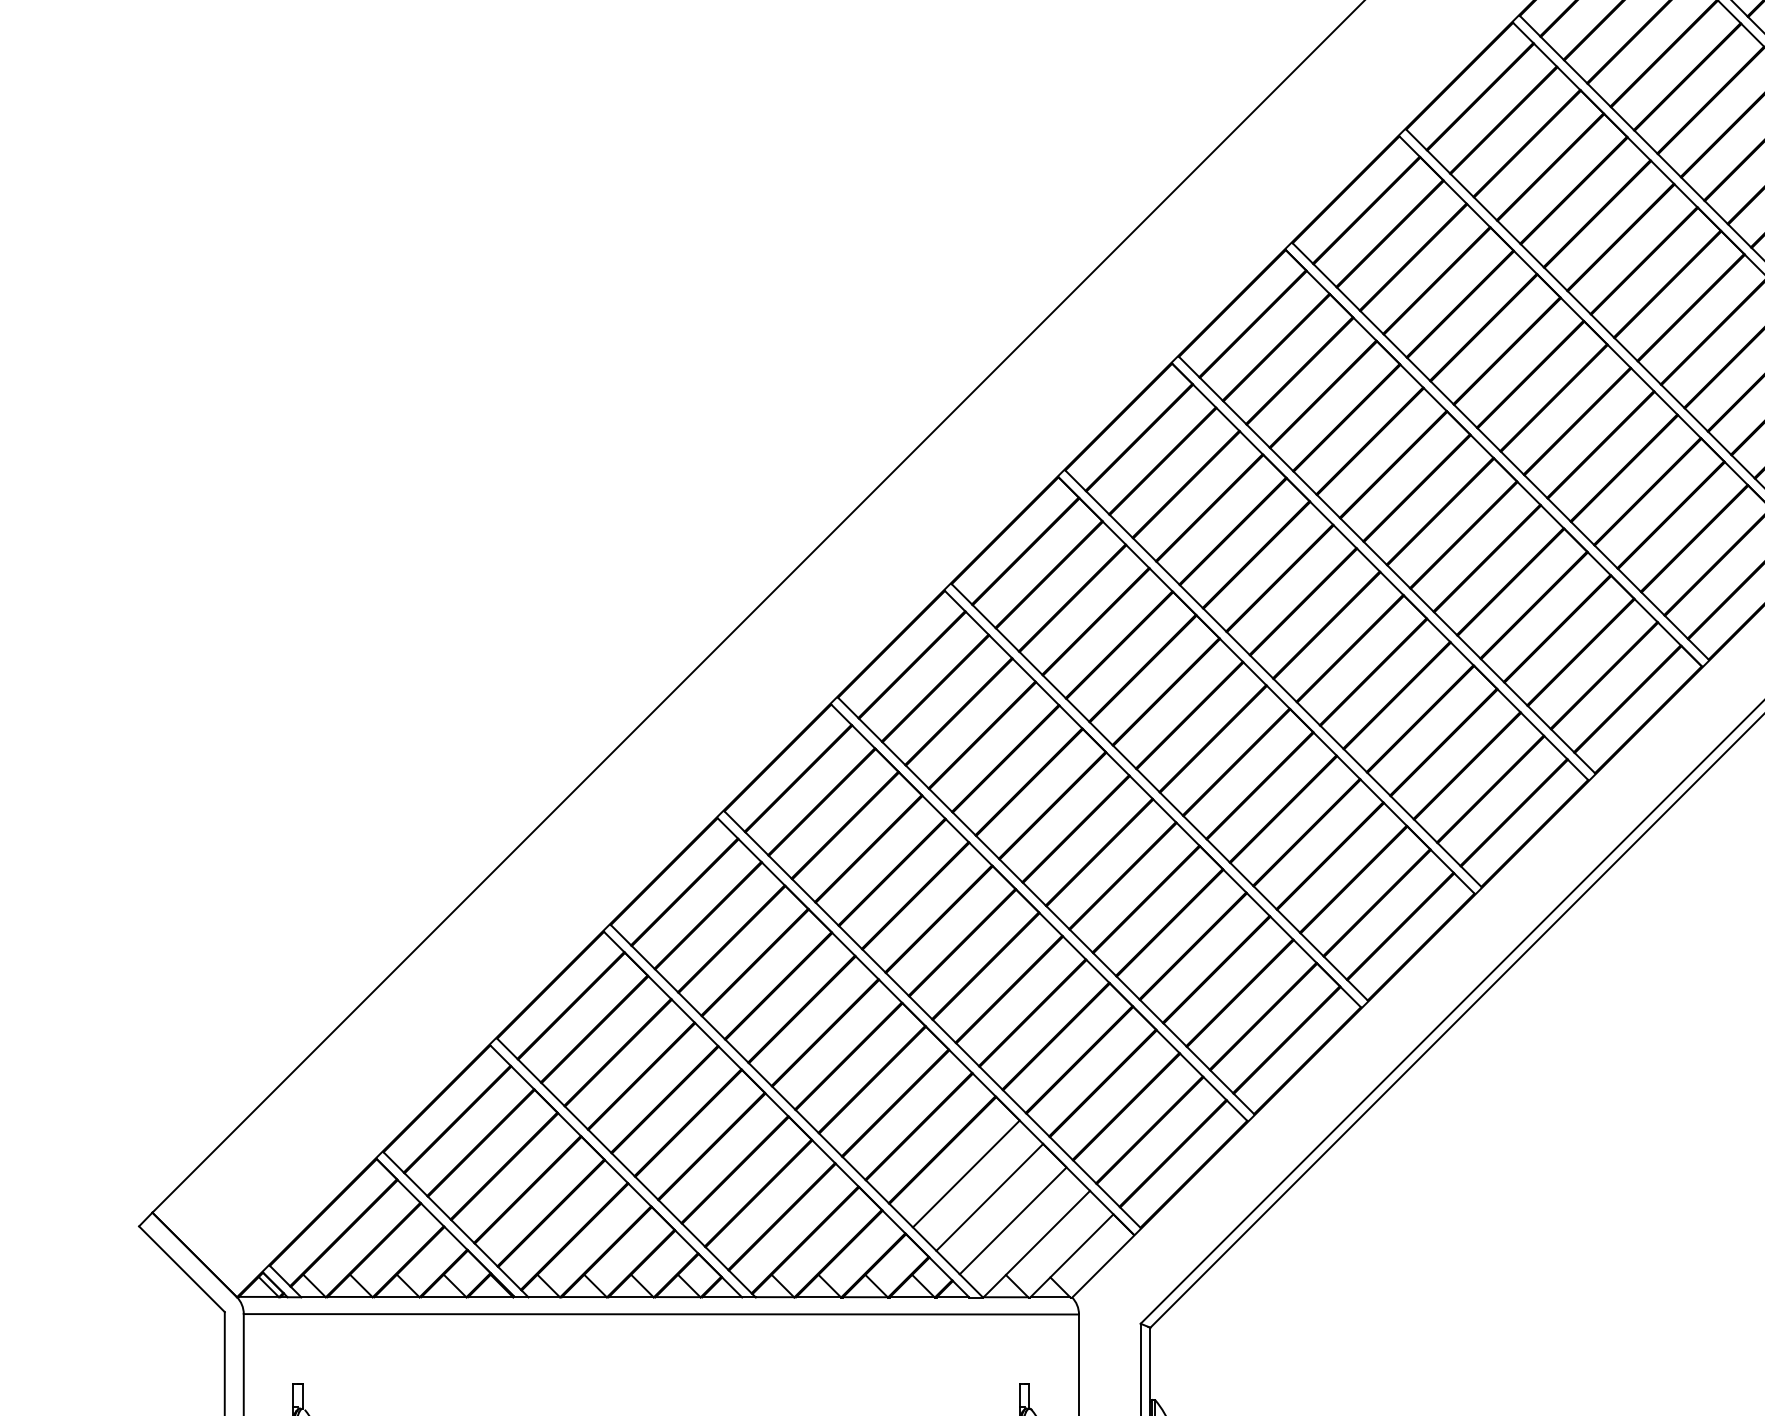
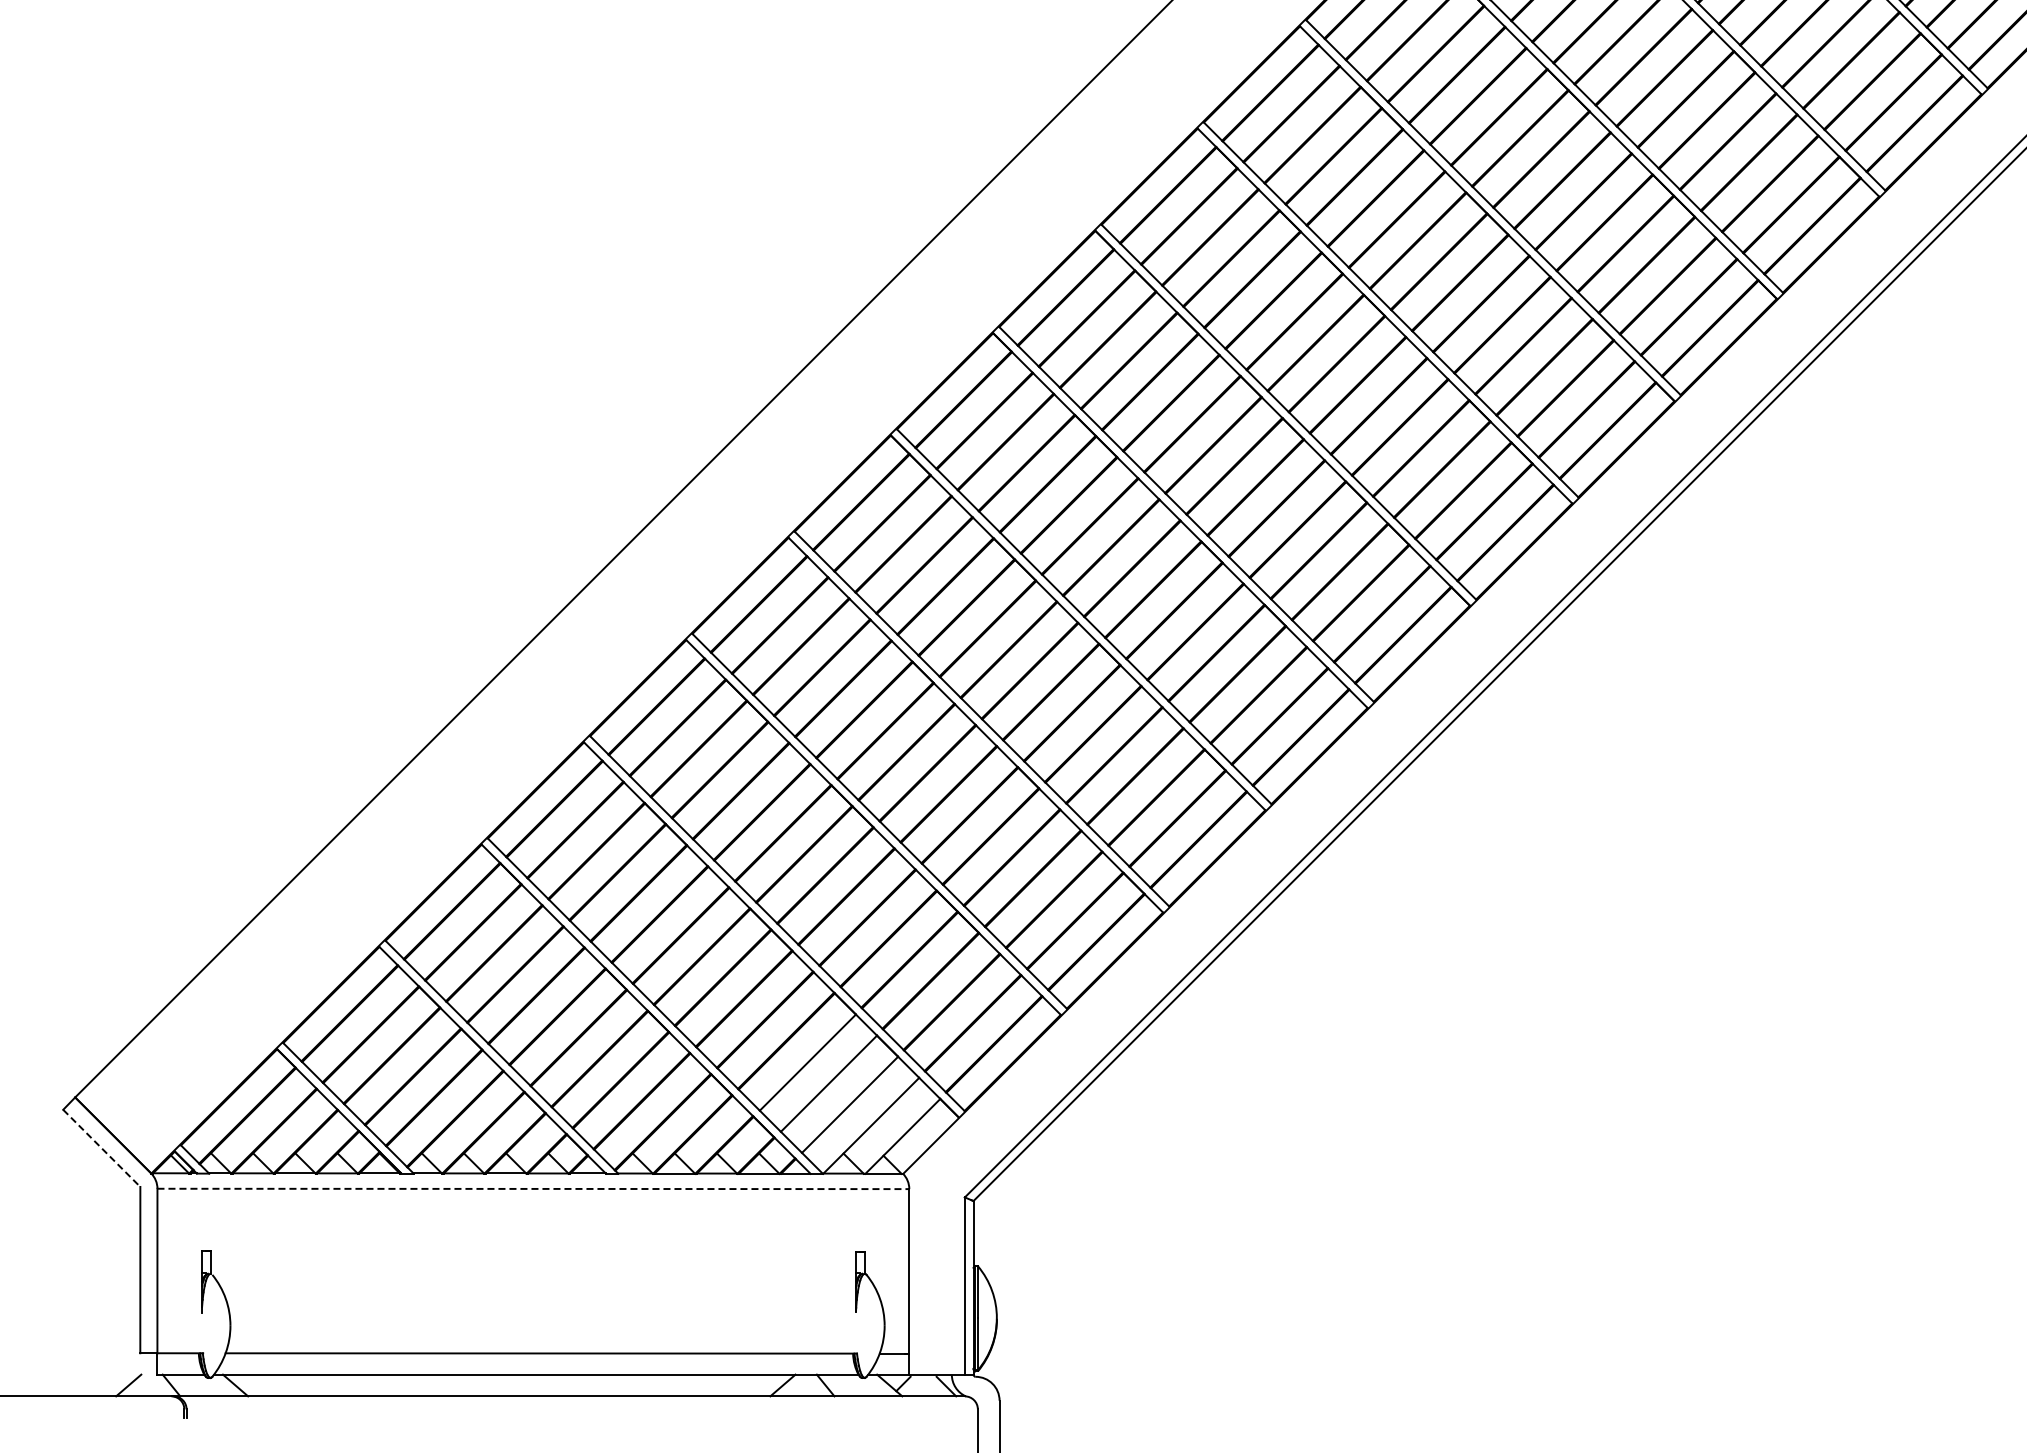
line: (181, 1269) -> (101, 1148), solid -> dashed
line: (661, 1313) -> (533, 1188), solid -> dashed

